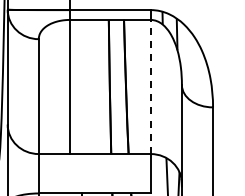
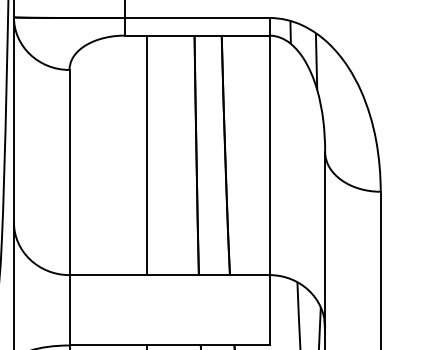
line: (70, 86) -> (147, 154), moved
line: (150, 86) -> (269, 154), dashed -> solid

